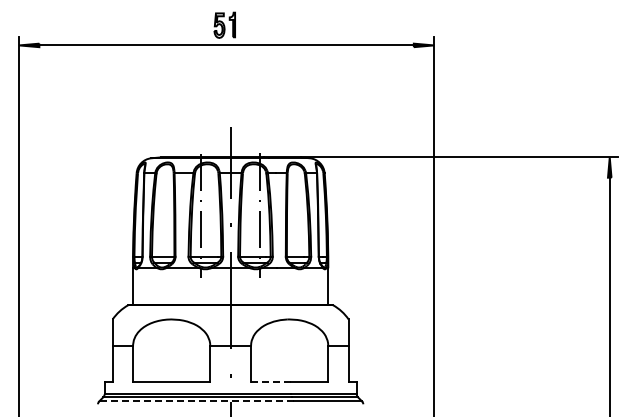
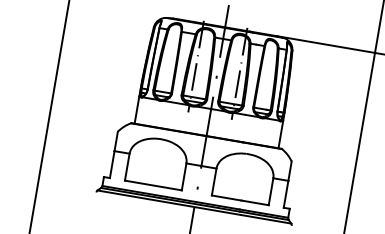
line: (270, 382) -> (226, 198), dashed -> solid
line: (195, 401) -> (168, 202), dashed -> solid

